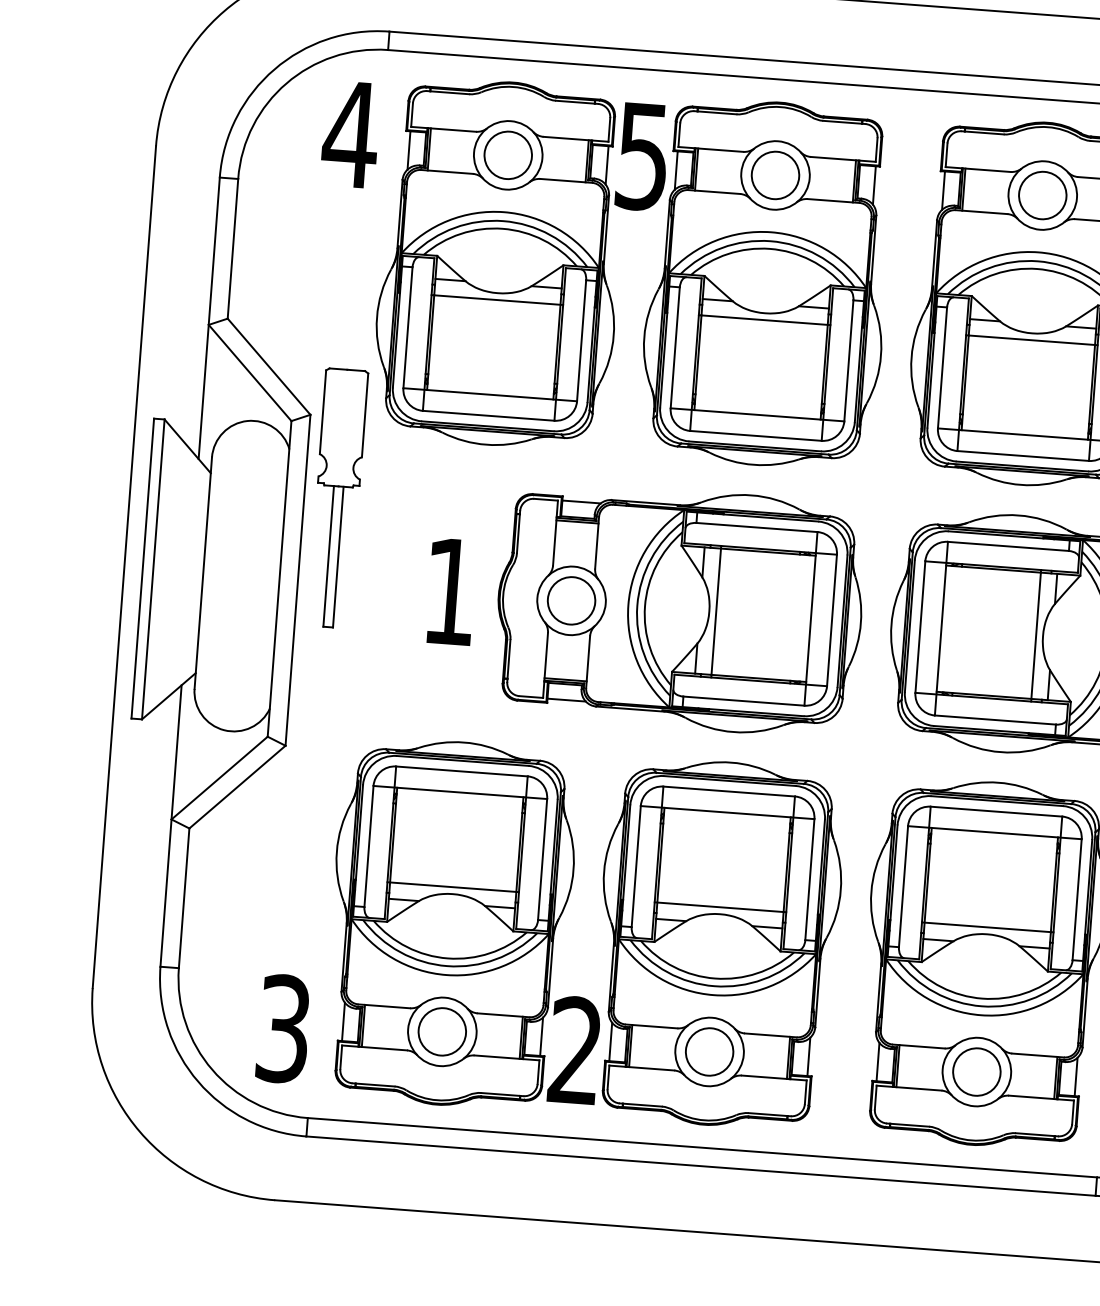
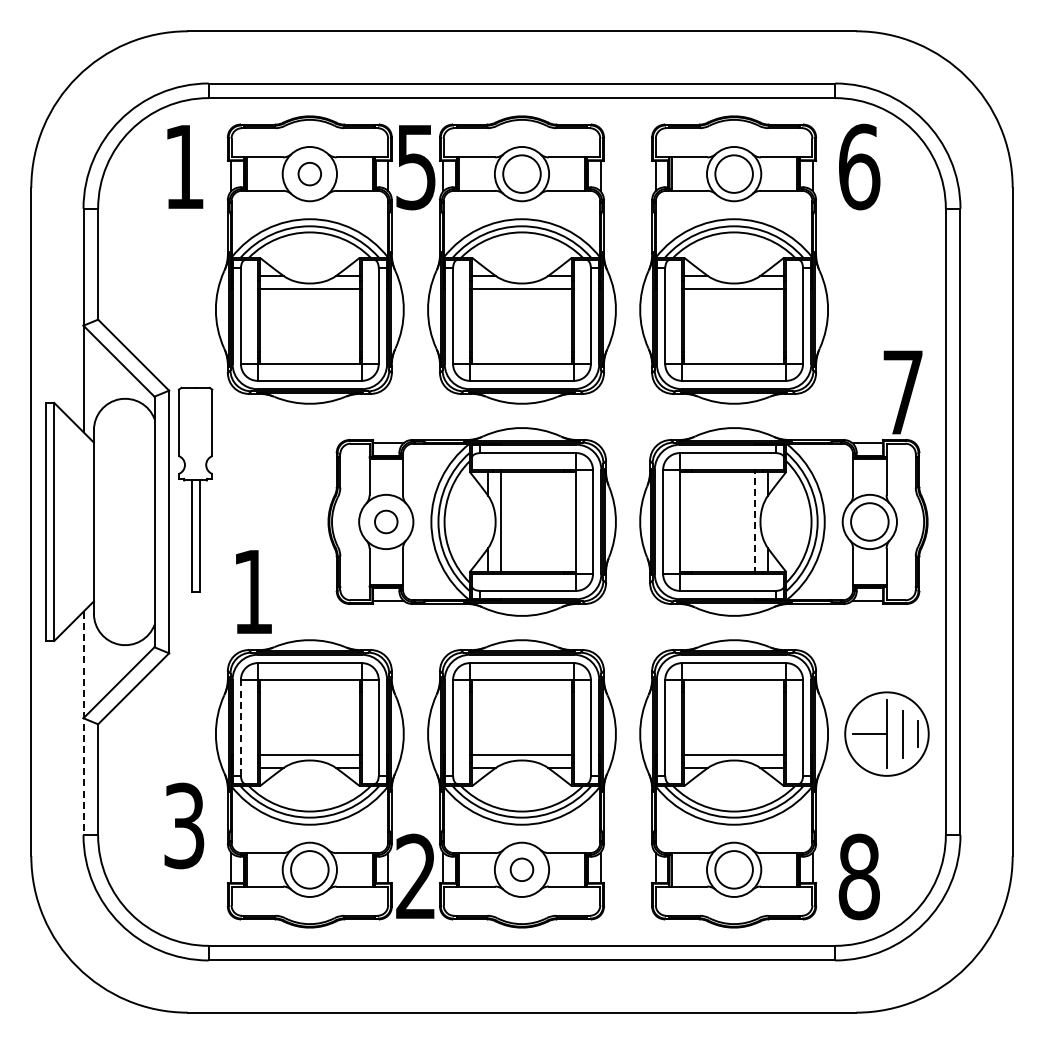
text: (351, 133) -> (184, 166), 4 -> 1
circle: (507, 154) -> (309, 173), size x0.6
part: (337, 497) -> (195, 489), moved
text: (450, 591) -> (253, 591), moved
circle: (571, 600) -> (386, 521), size x0.6
line: (1036, 636) -> (755, 522), solid -> dashed
line: (171, 826) -> (83, 723), solid -> dashed
line: (368, 845) -> (240, 727), solid -> dashed
text: (283, 1028) -> (184, 825), moved
circle: (709, 1051) -> (521, 869), size x0.6

